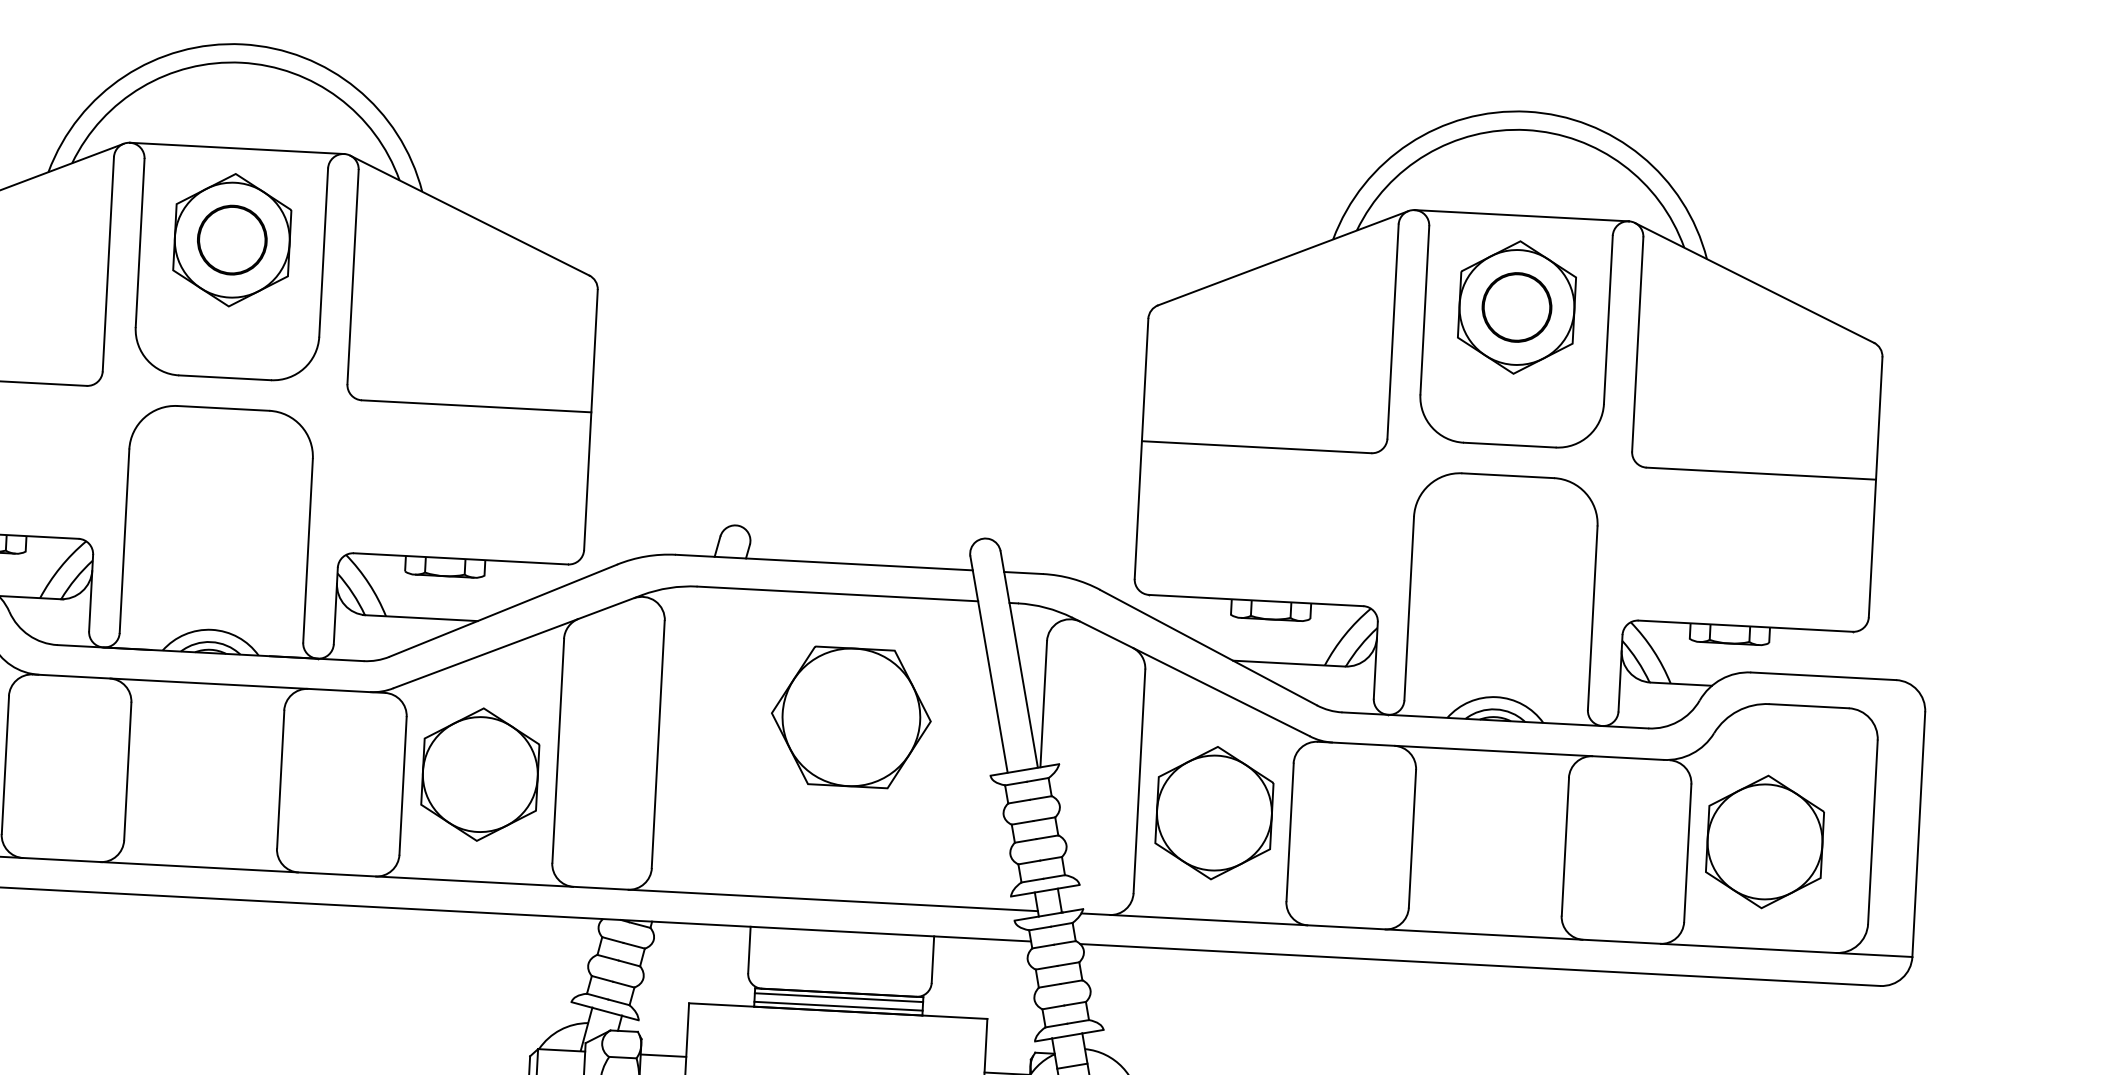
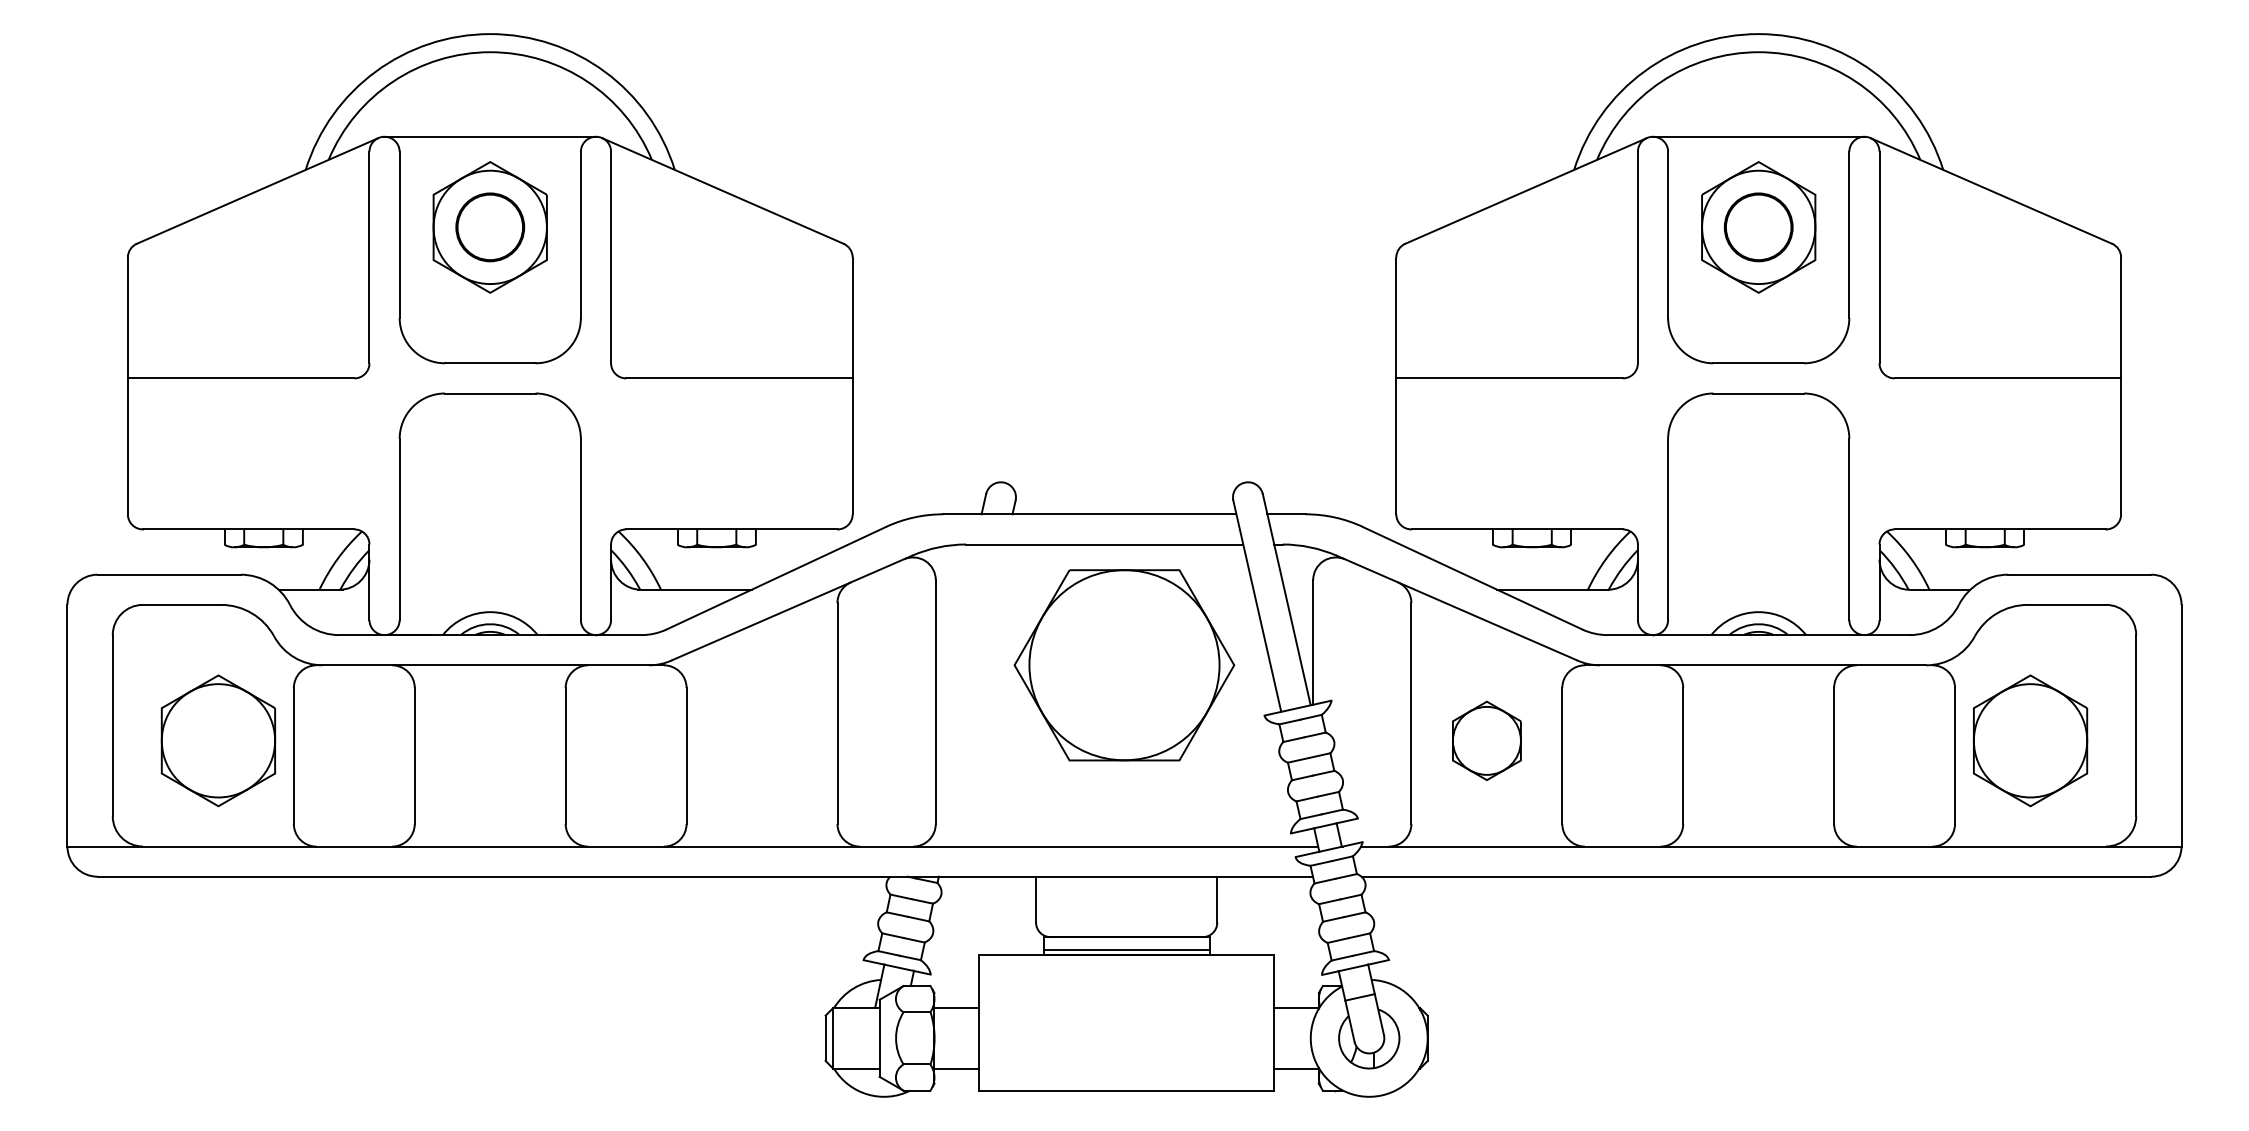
part: (851, 717) -> (1124, 665), size x1.4
part: (479, 774) -> (761, 740), removed
part: (1214, 812) -> (1486, 740), size x0.6
line: (838, 997) -> (1126, 941), removed

